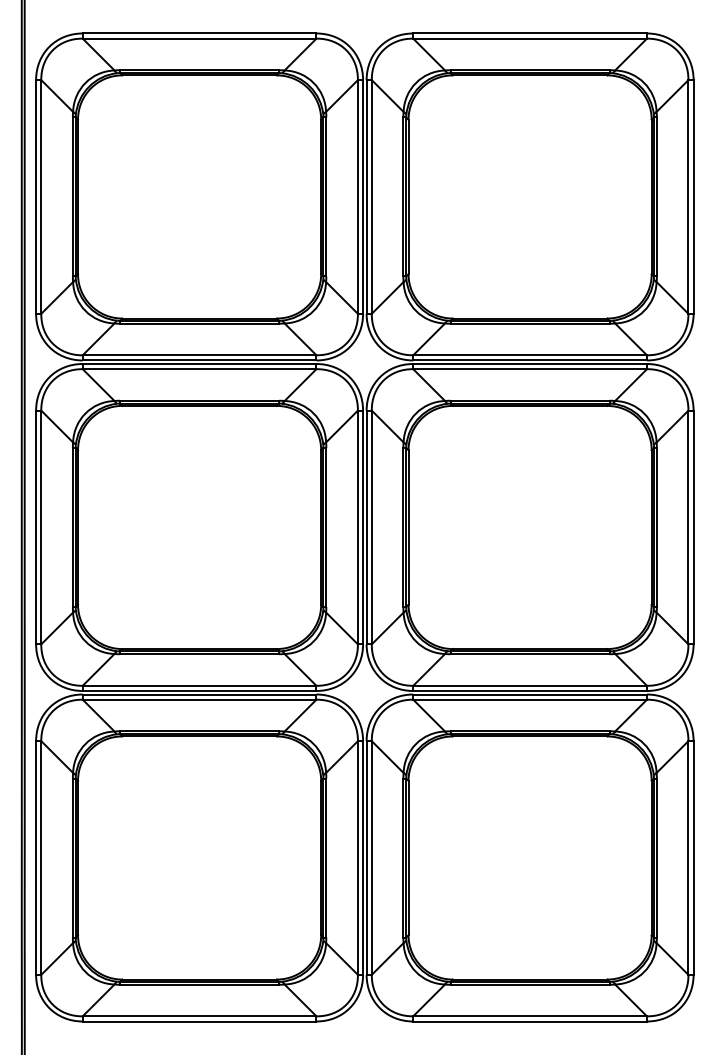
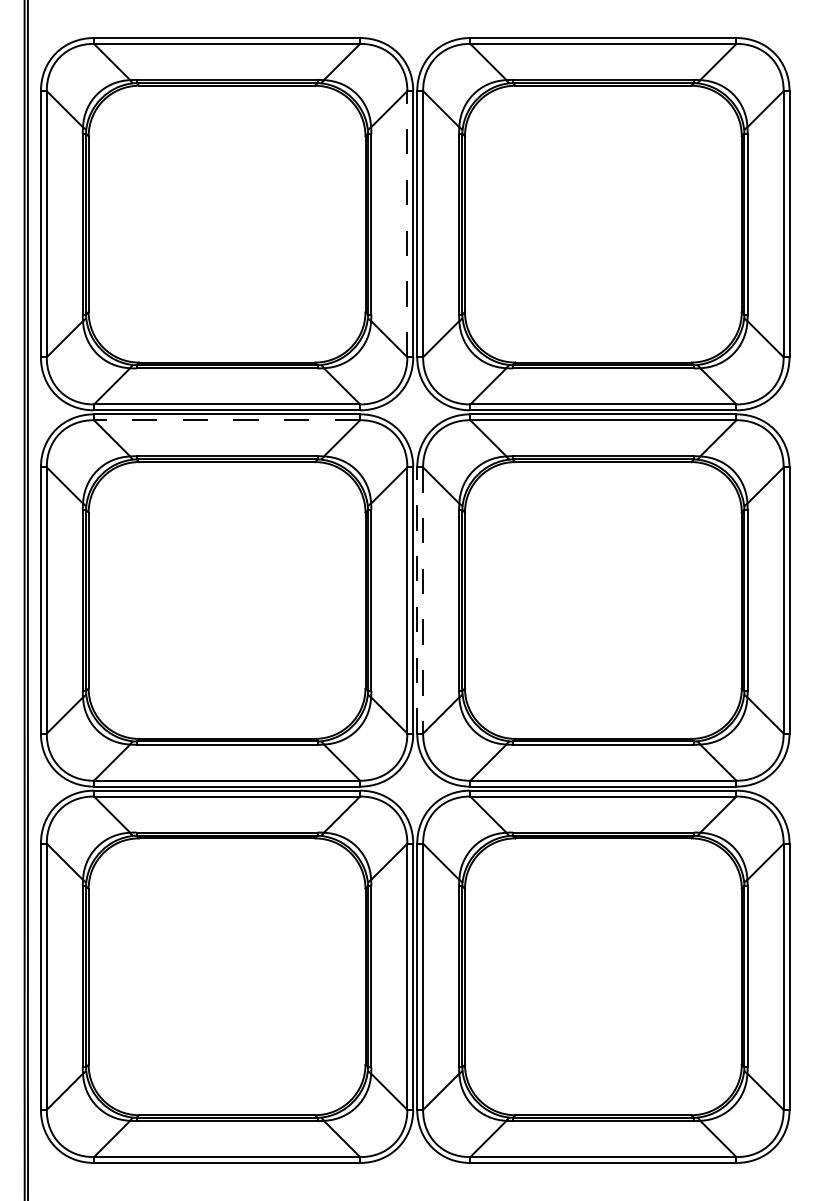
line: (358, 196) -> (407, 223), solid -> dashed
line: (199, 369) -> (226, 420), solid -> dashed
line: (366, 527) -> (417, 600), solid -> dashed
line: (372, 527) -> (423, 600), solid -> dashed

